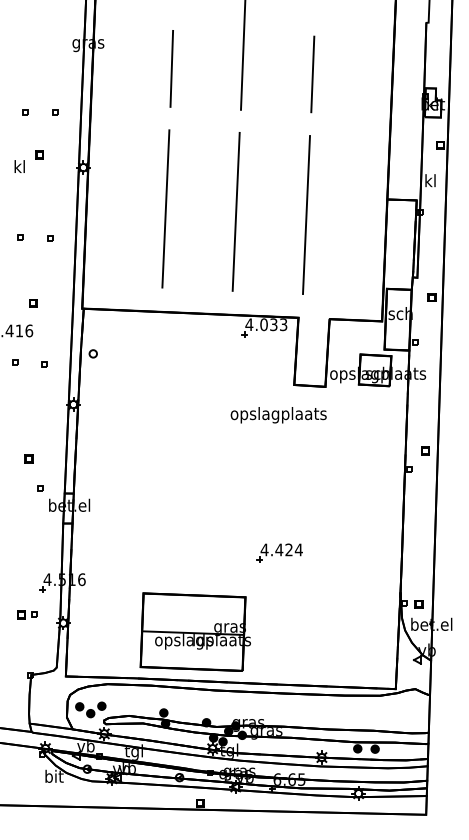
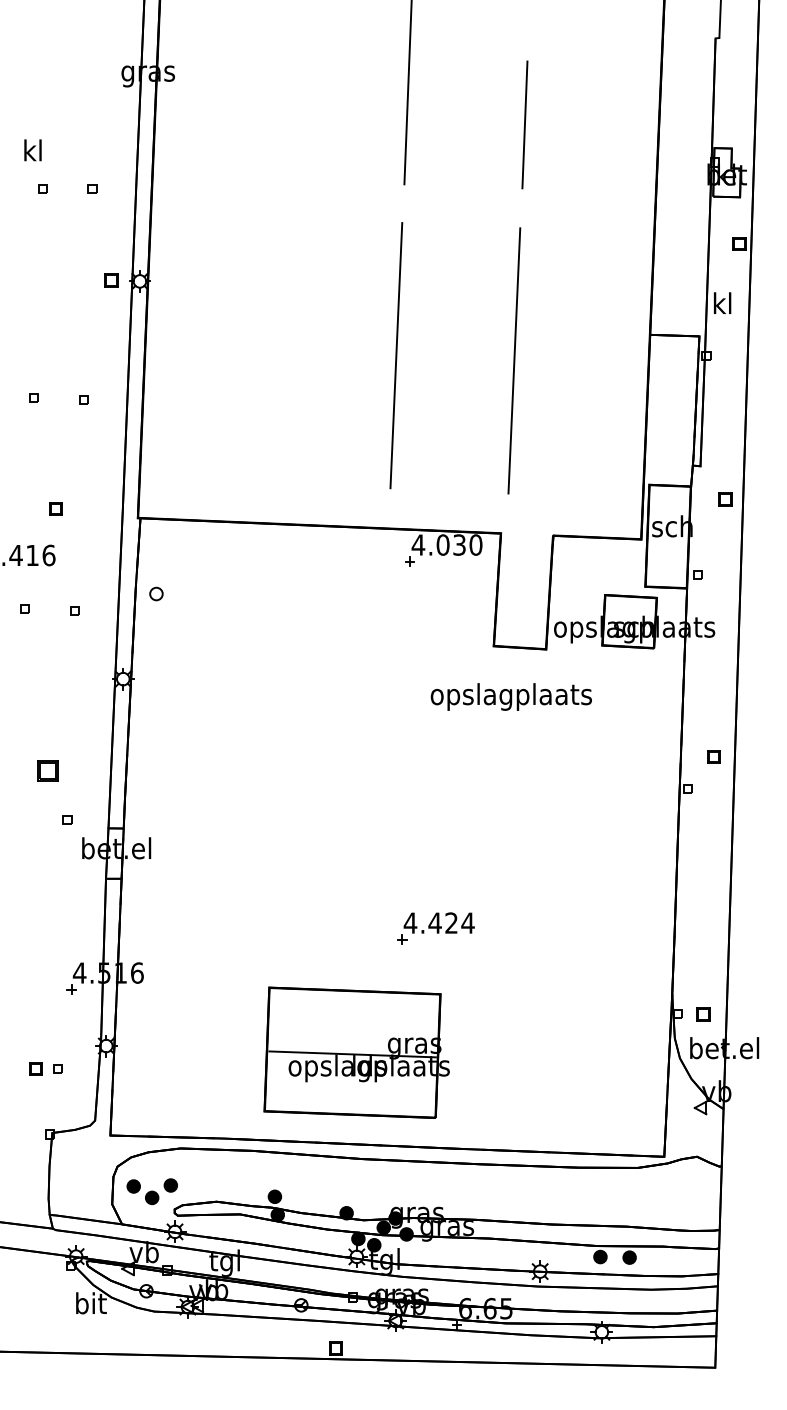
line: (171, 68) -> (287, 114), removed
part: (39, 154) -> (111, 279), moved
text: (19, 166) -> (32, 150), moved
line: (165, 208) -> (277, 349), removed
text: (283, 324) -> (475, 544), 4.033 -> 4.030
text: (278, 415) -> (511, 697), moved
part: (28, 458) -> (47, 769), size x1.6
part: (279, 552) -> (435, 927), moved
part: (27, 614) -> (46, 1068), moved
part: (194, 631) -> (354, 1051), moved

